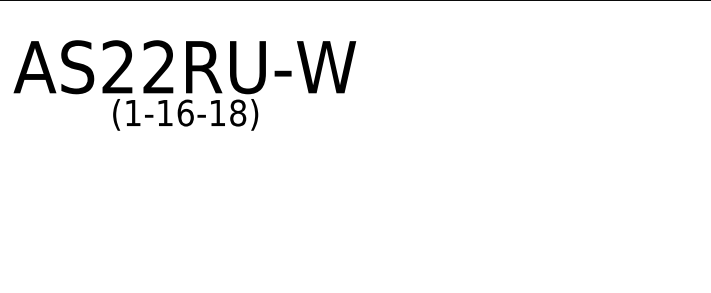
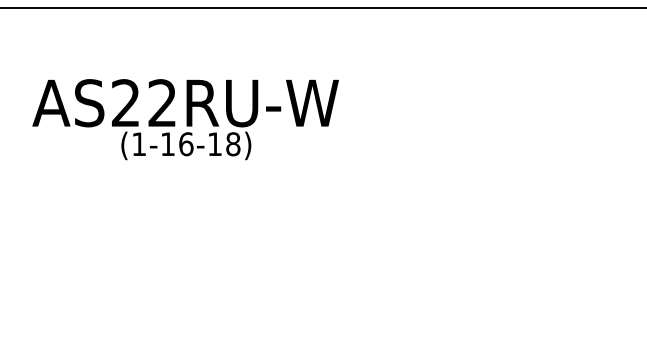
text: (184, 85) -> (185, 119), moved

